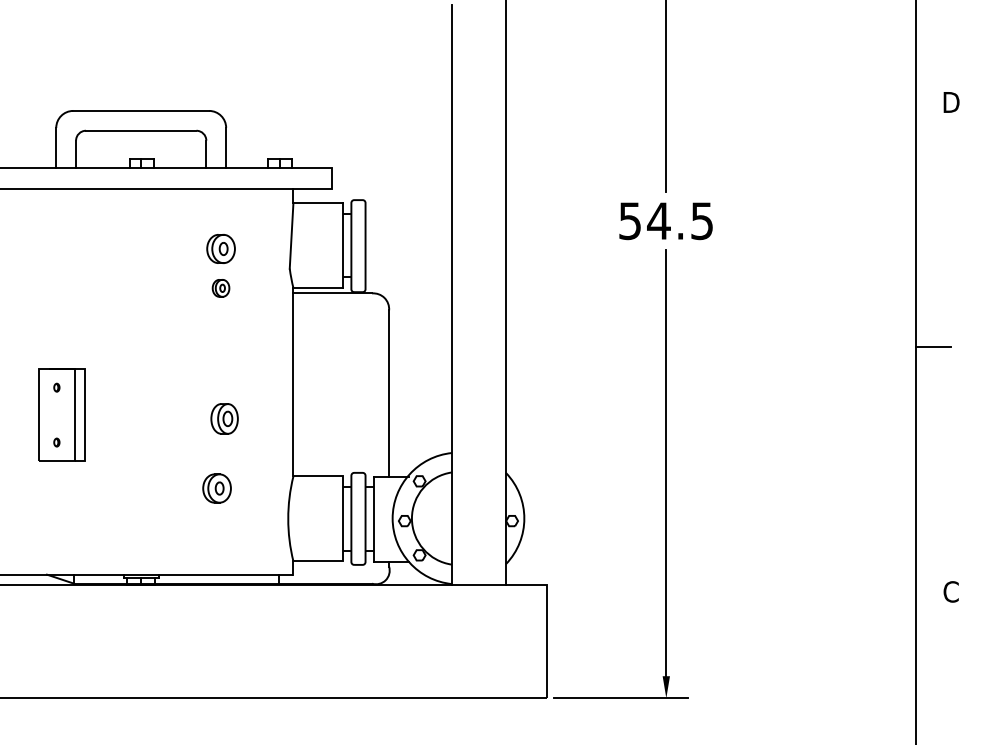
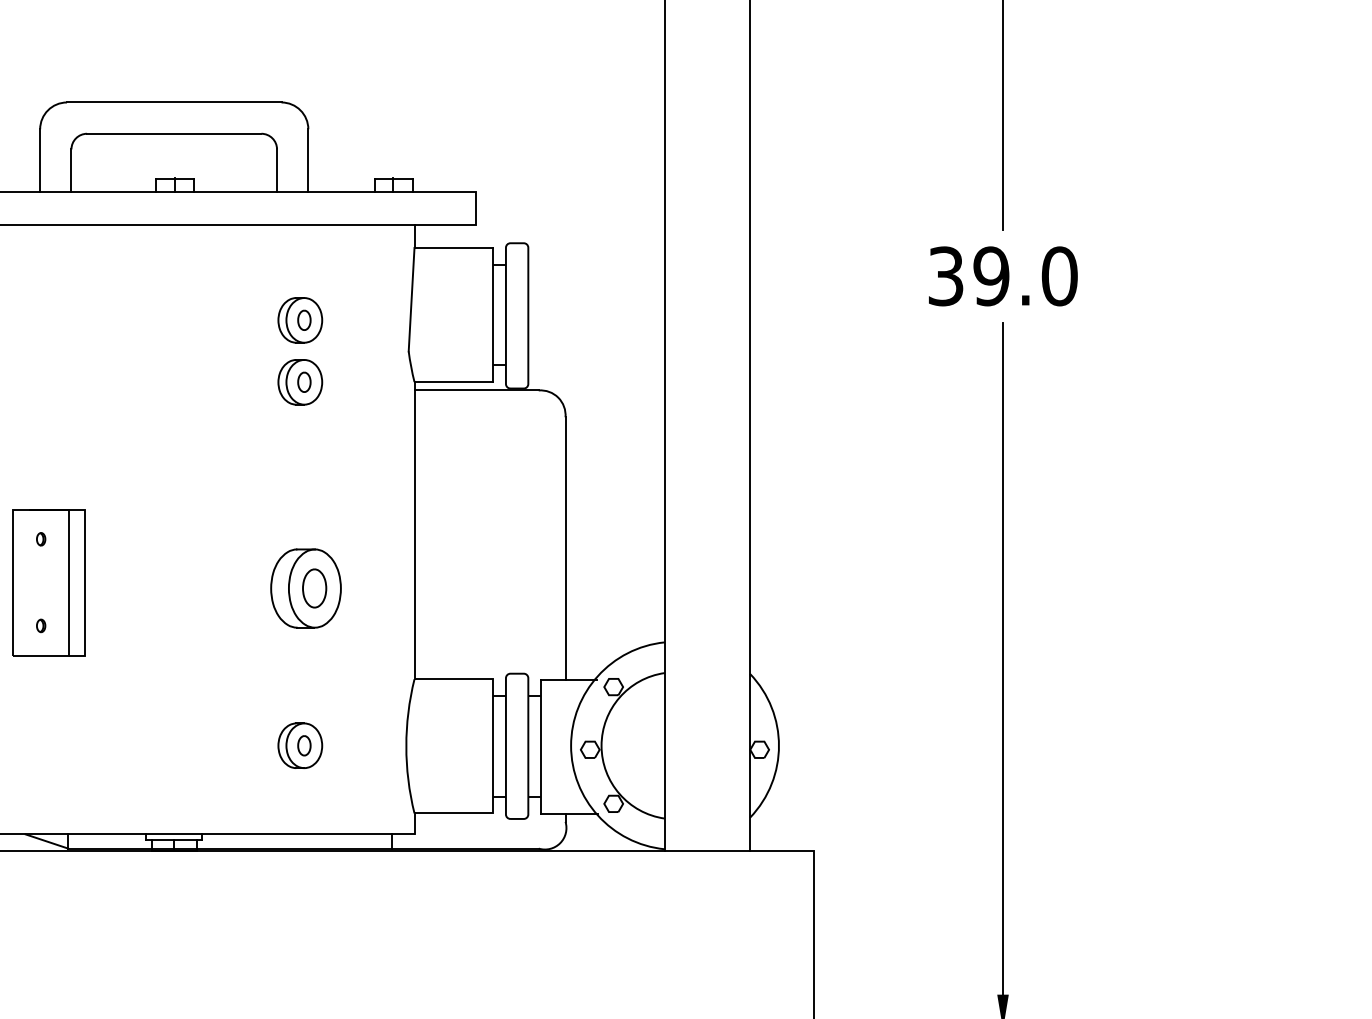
text: (666, 221) -> (1003, 276), 54.5 -> 39.0
part: (220, 288) -> (299, 382), size x1.67
part: (224, 418) -> (305, 587), size x1.67
part: (216, 488) -> (299, 745), moved

